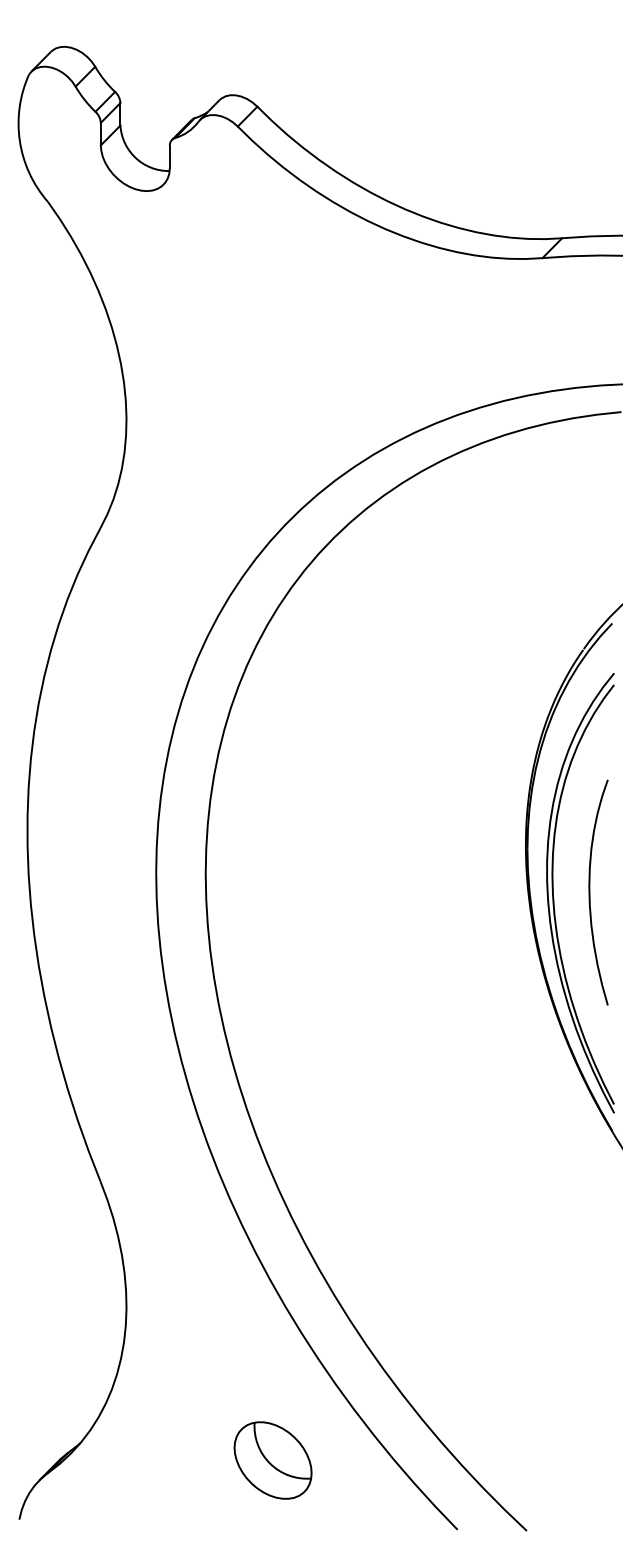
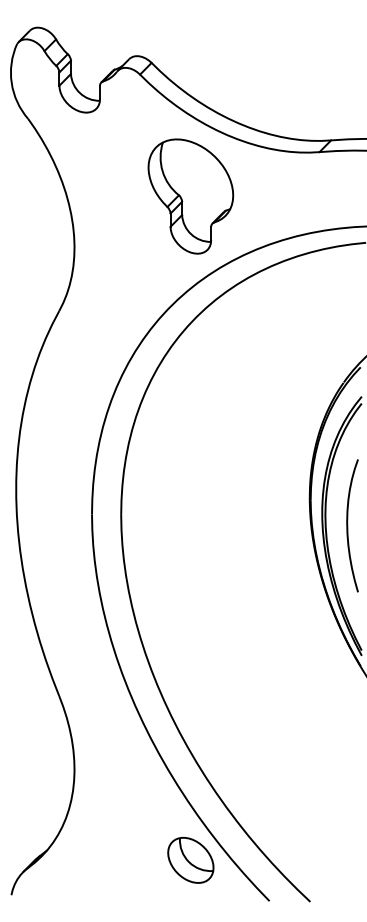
part: (323, 333) -> (190, 196), added
part: (272, 1460) -> (190, 860), moved

